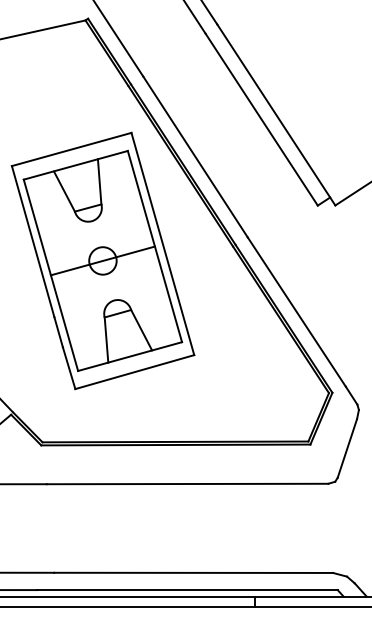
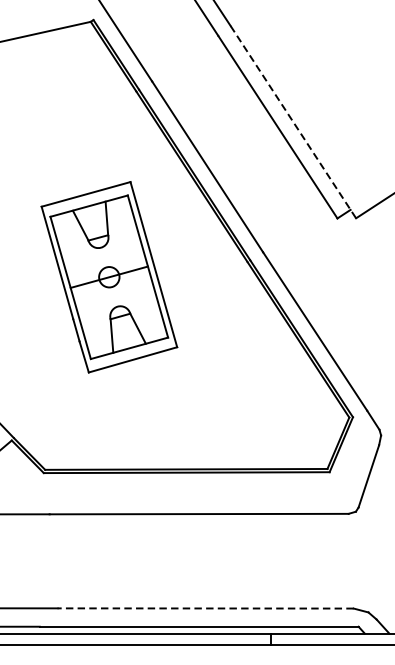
line: (276, 115) -> (293, 122), solid -> dashed
part: (102, 260) -> (108, 276), size x0.7
line: (193, 572) -> (205, 608), solid -> dashed

